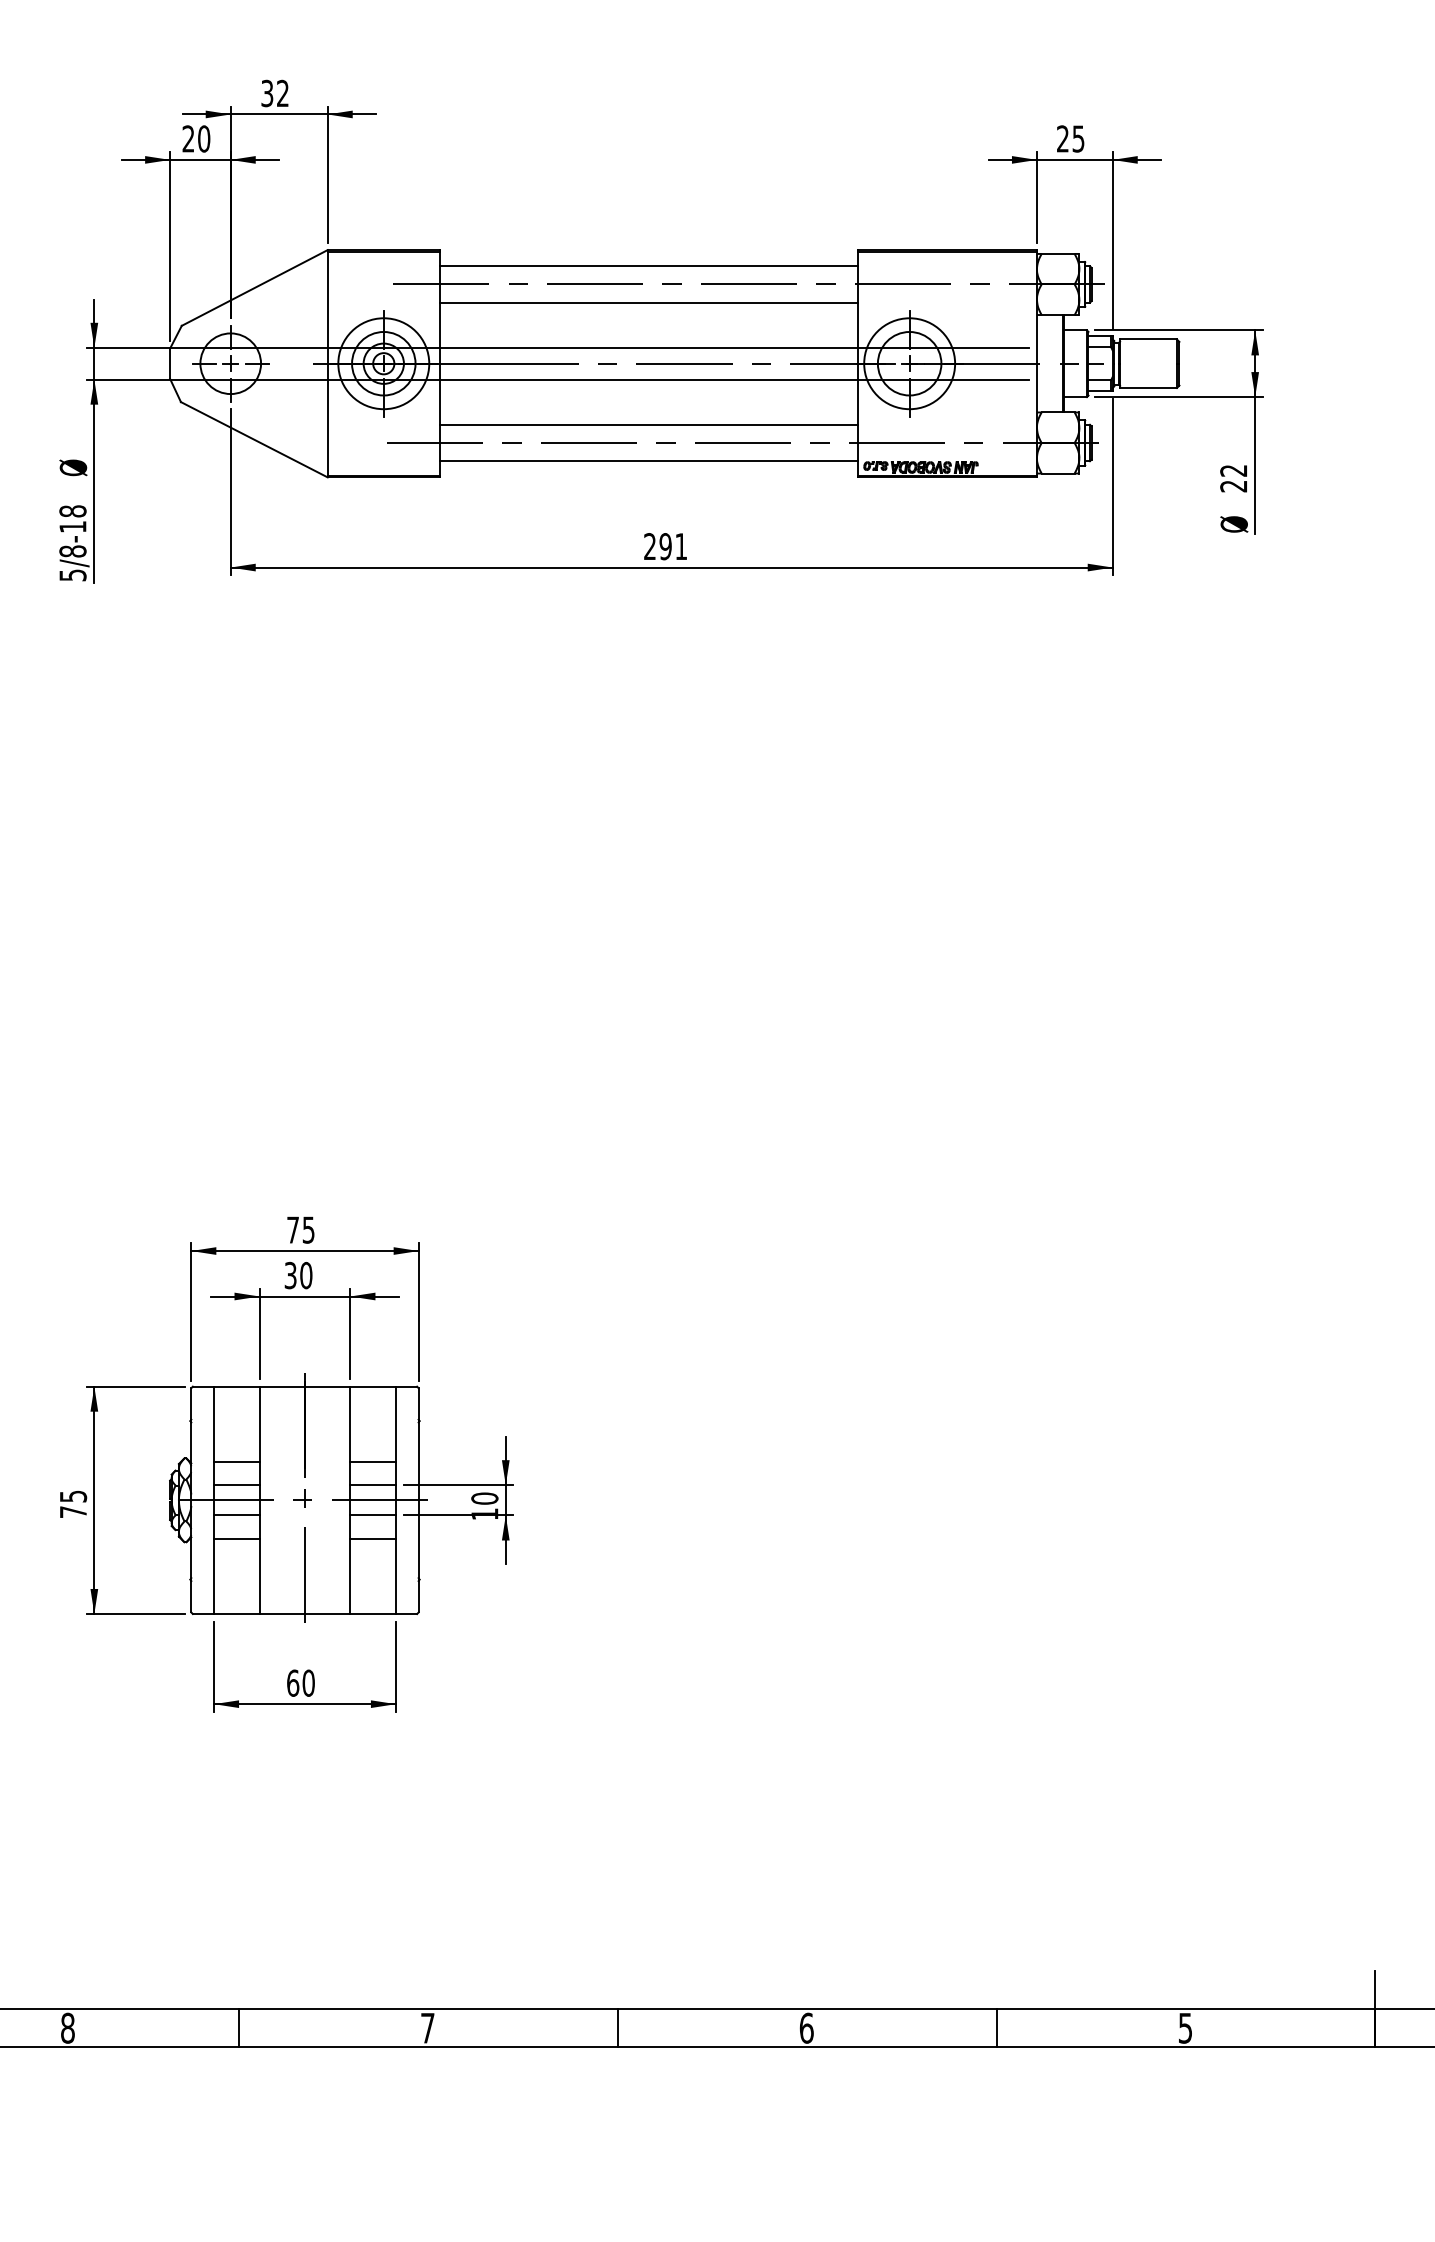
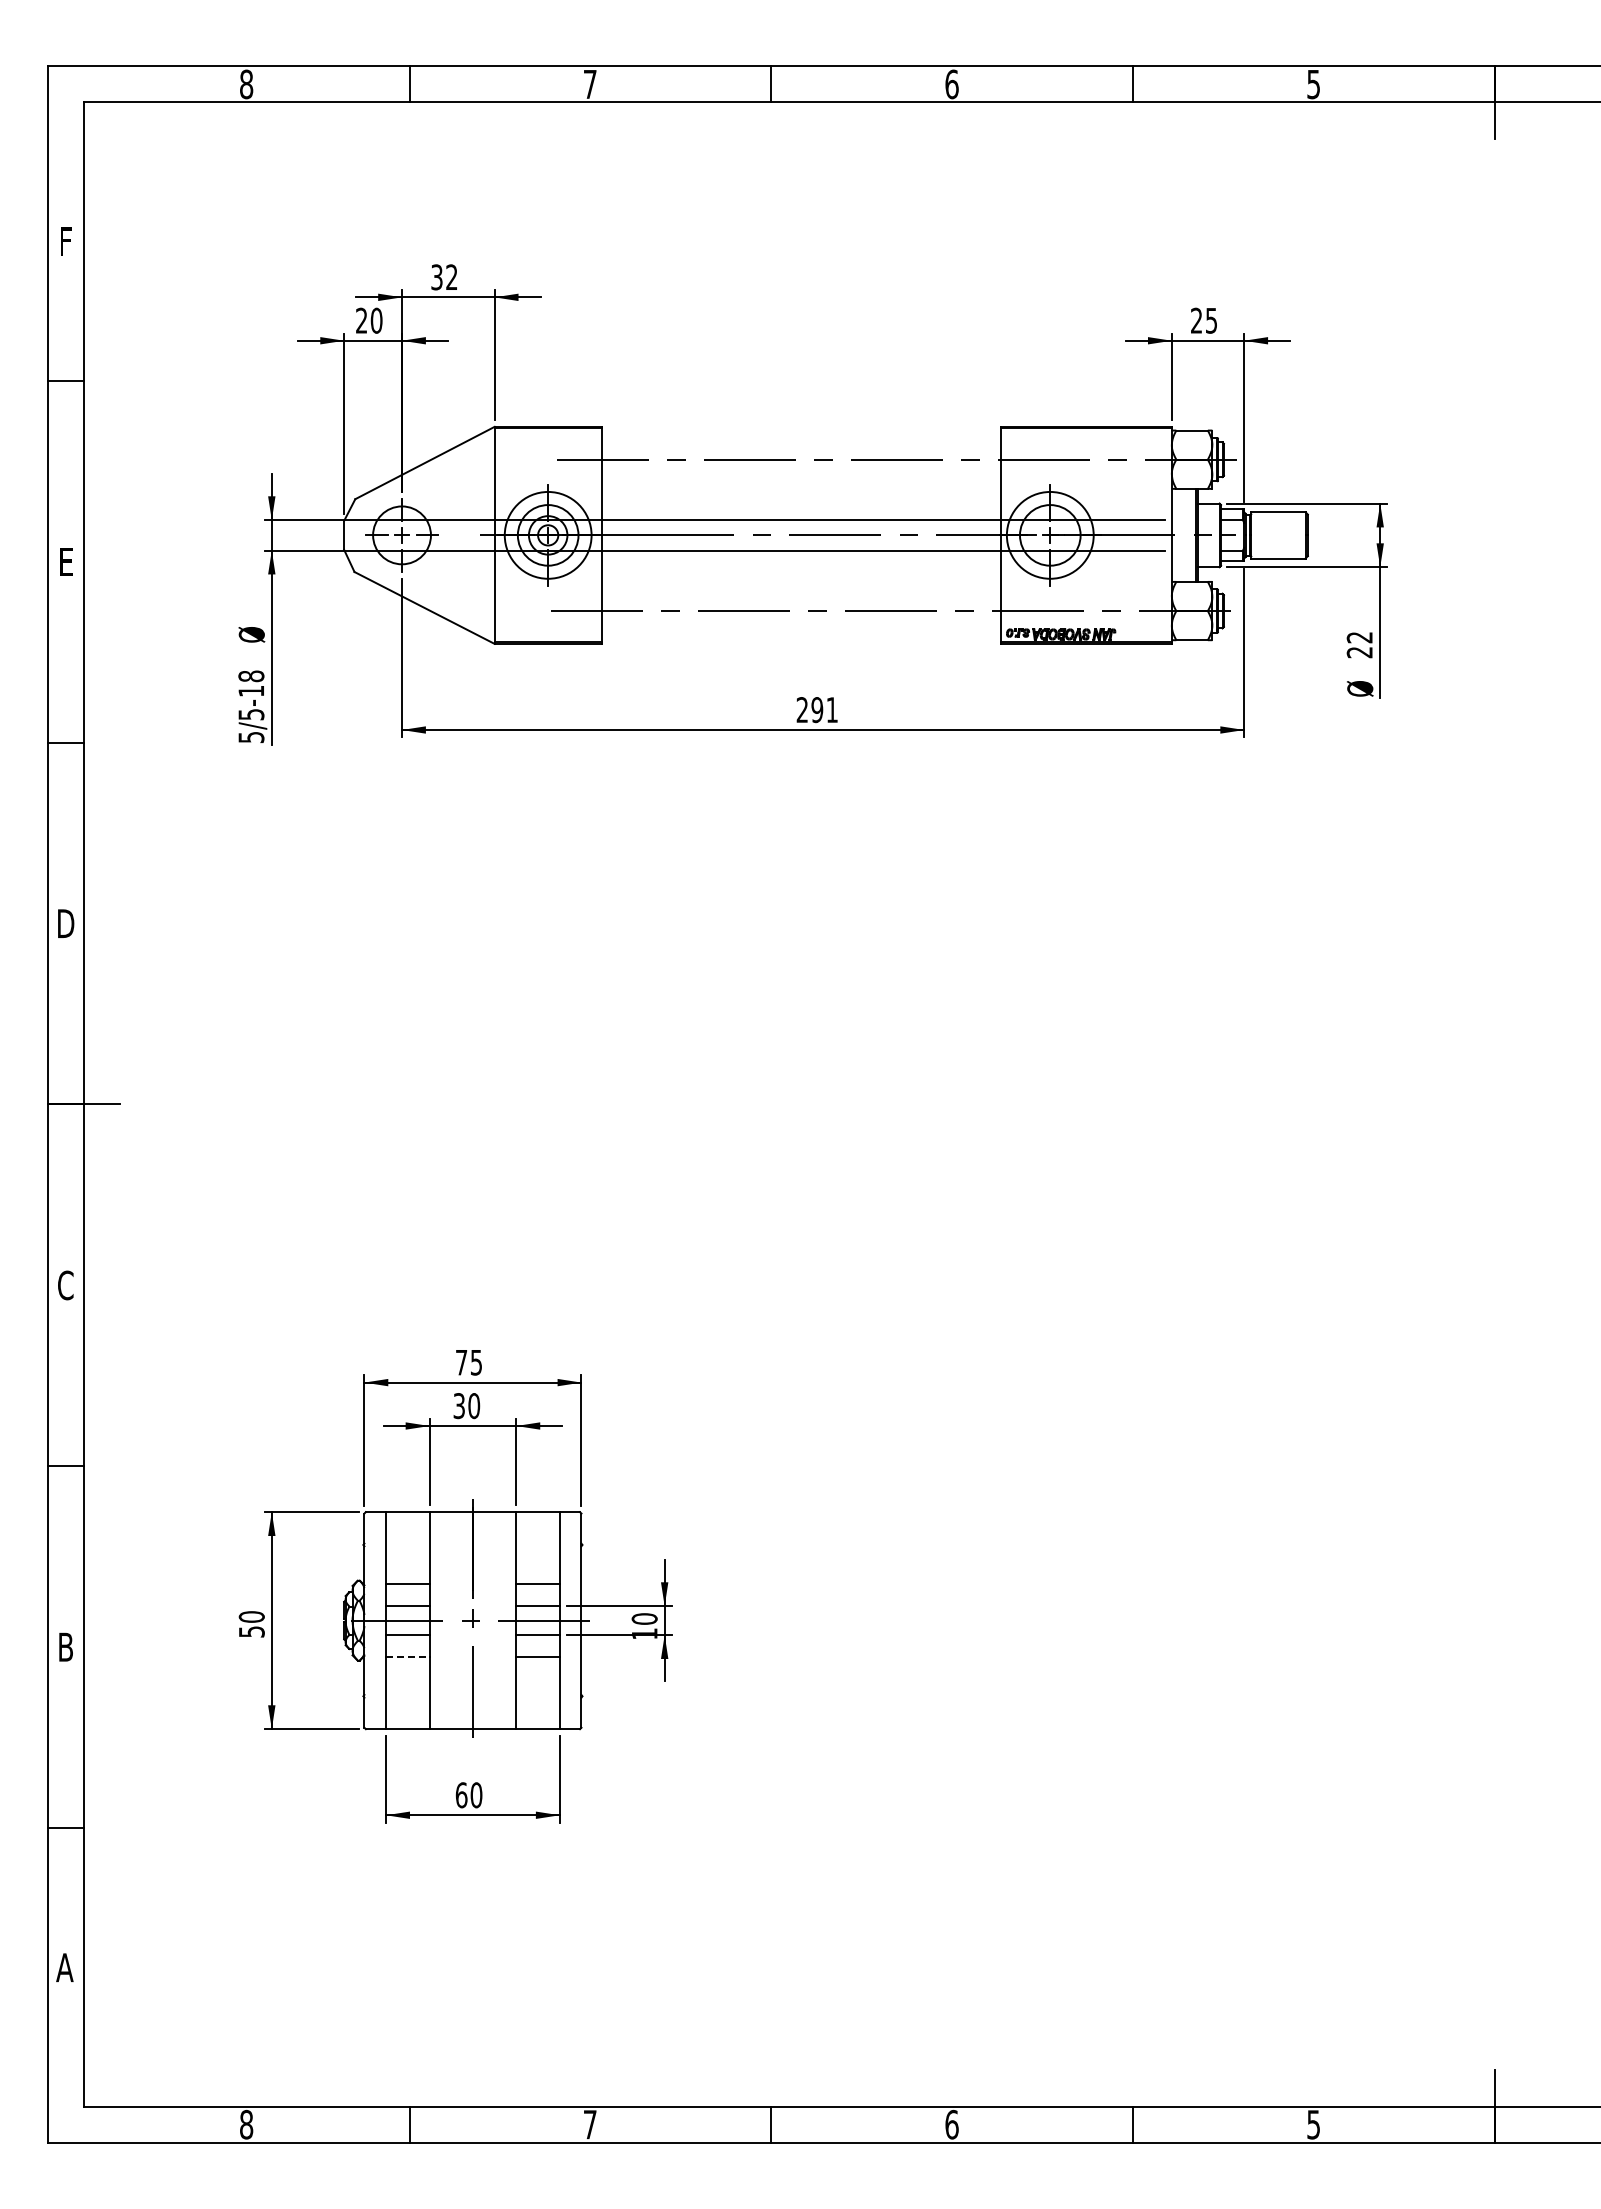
line: (649, 266) -> (801, 442), removed
line: (649, 303) -> (801, 477), removed
line: (649, 424) -> (801, 593), removed
line: (649, 461) -> (801, 628), removed
text: (73, 551) -> (251, 714), 5/8-18 -> 5/5-18
text: (73, 1504) -> (251, 1624), 75 -> 50
line: (236, 1538) -> (407, 1657), solid -> dashed

